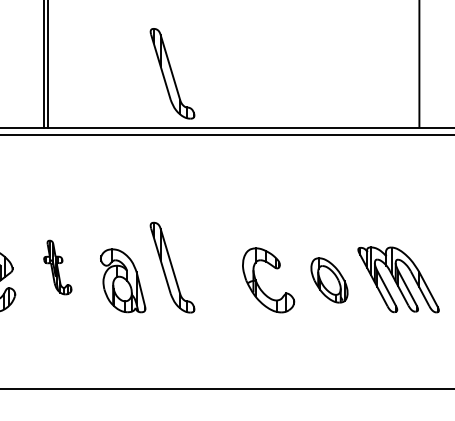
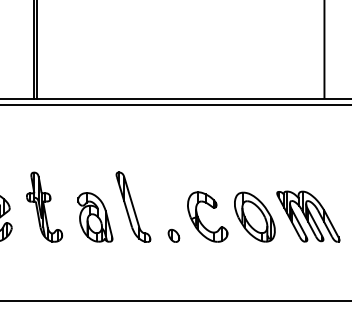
part: (172, 72) -> (133, 56), removed
part: (57, 266) -> (44, 206), size x1.67
part: (328, 279) -> (254, 216), size x1.43
part: (224, 304) -> (173, 235), added

